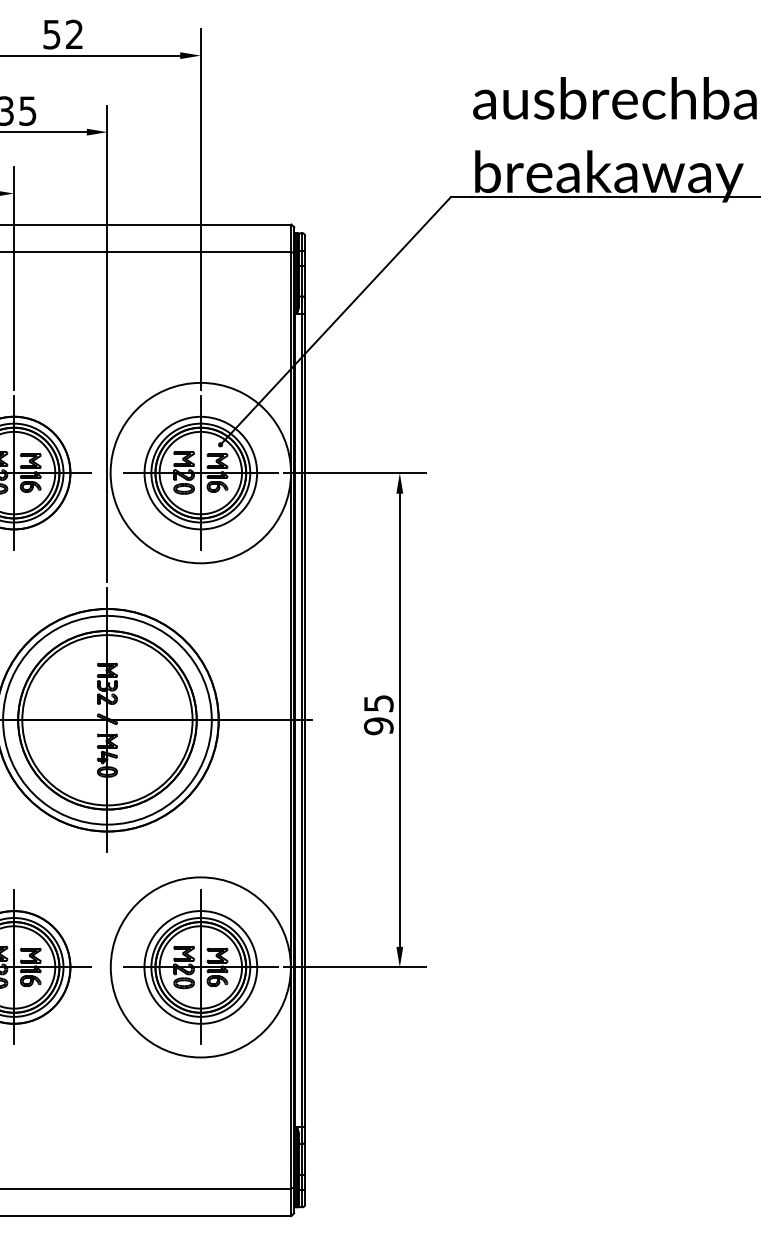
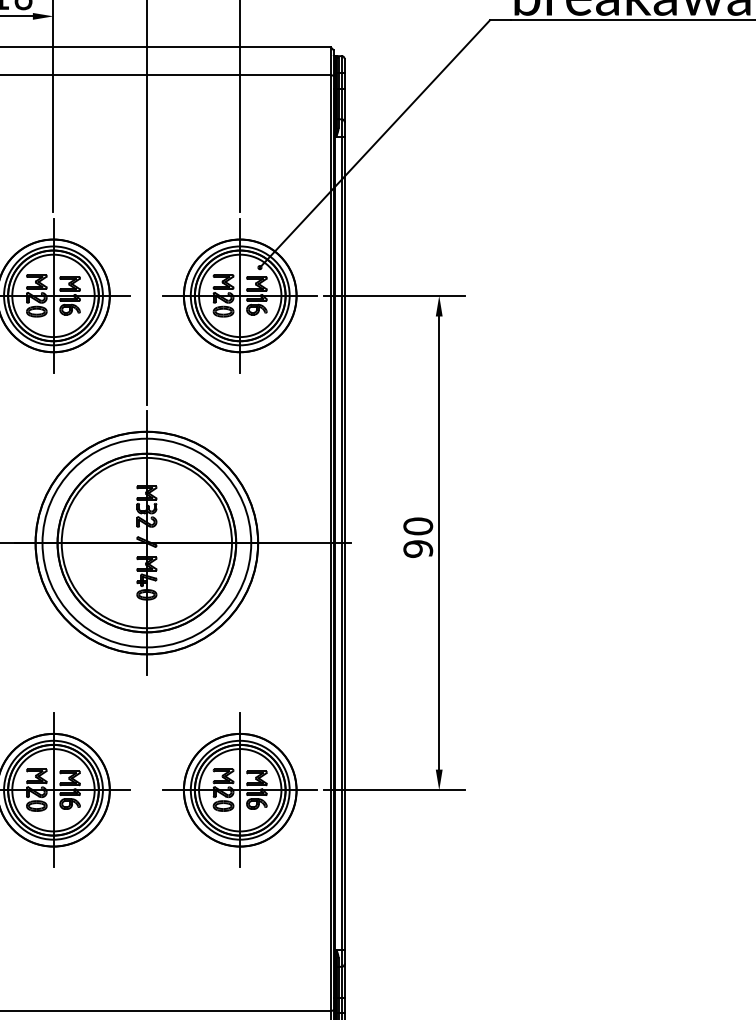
circle: (200, 472) -> (239, 295), size x0.62
text: (378, 703) -> (417, 526), 95 -> 90
circle: (200, 967) -> (239, 790), size x0.62

